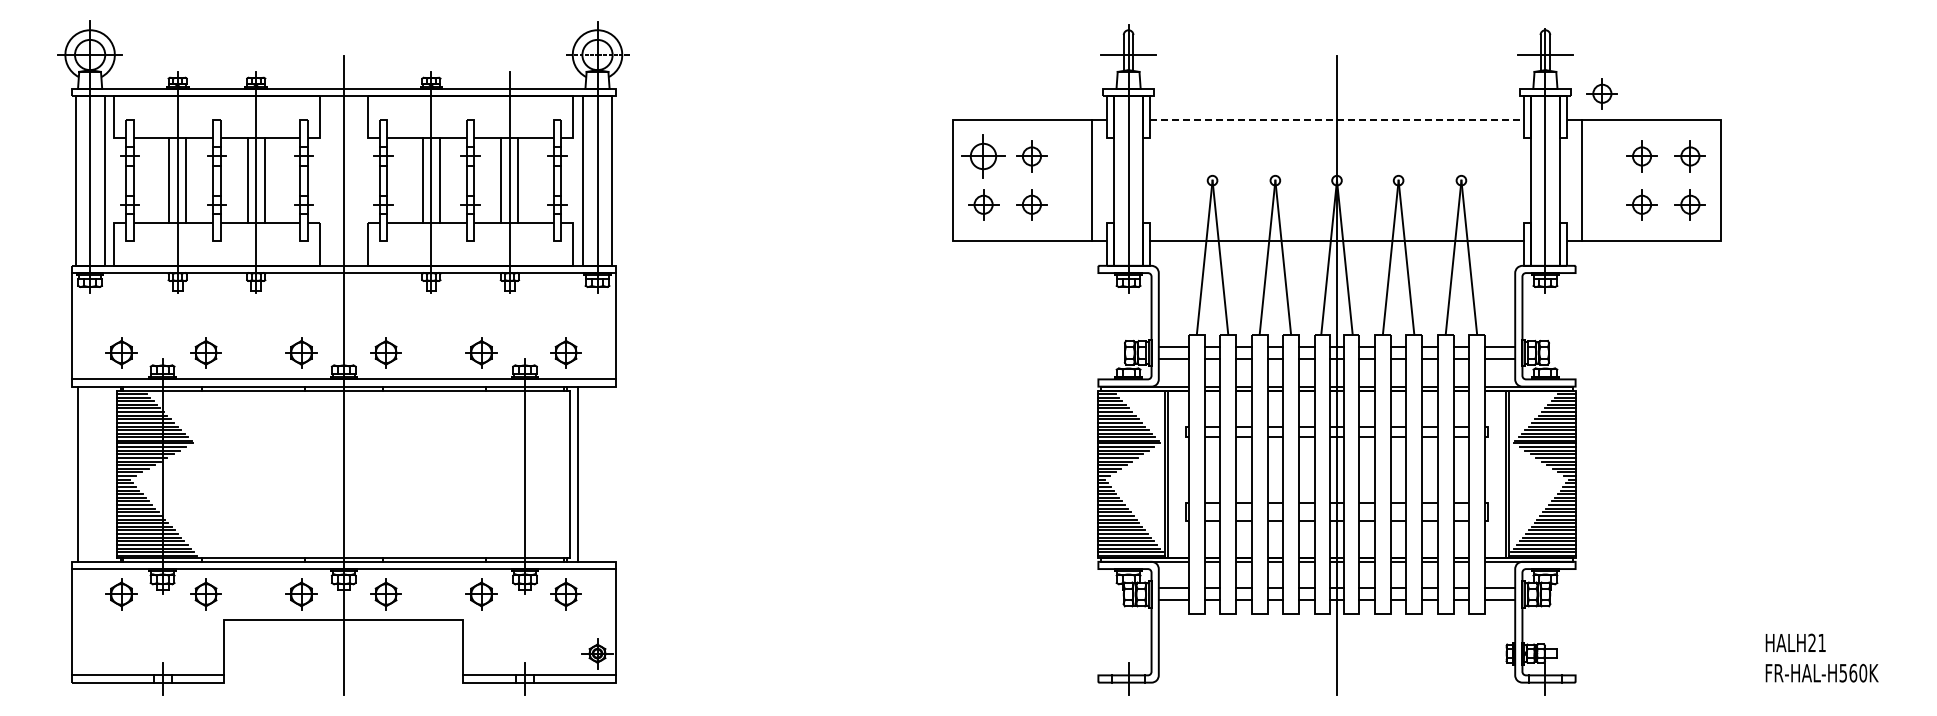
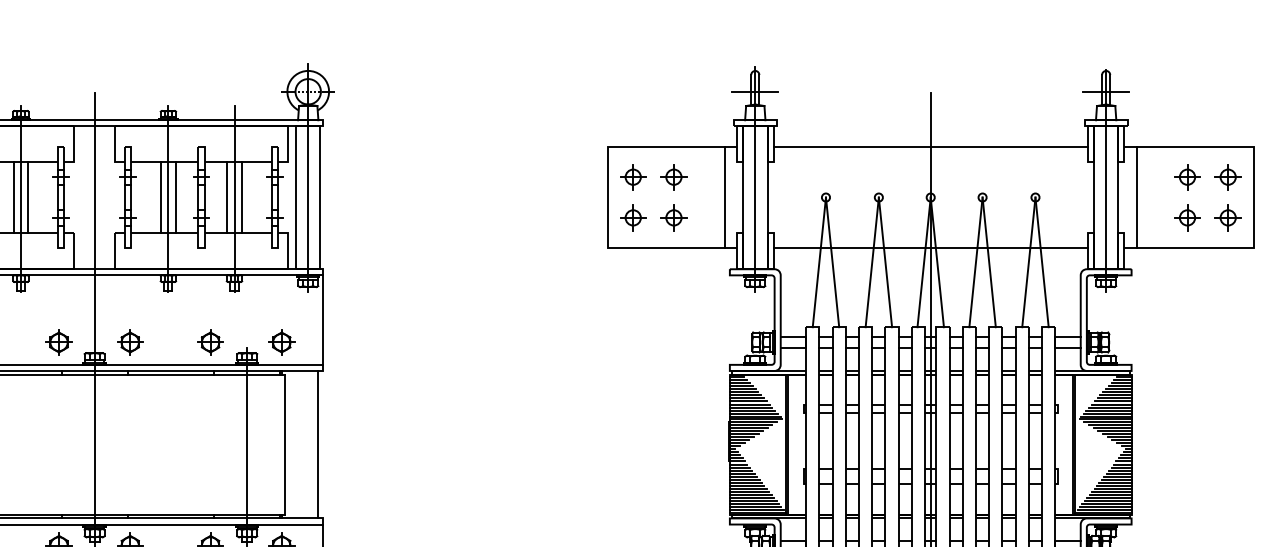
part: (1601, 93) -> (1153, 124), removed
line: (1337, 120) -> (931, 146), dashed -> solid
part: (983, 156) -> (633, 177), size x0.71
line: (577, 473) -> (318, 444), moved

